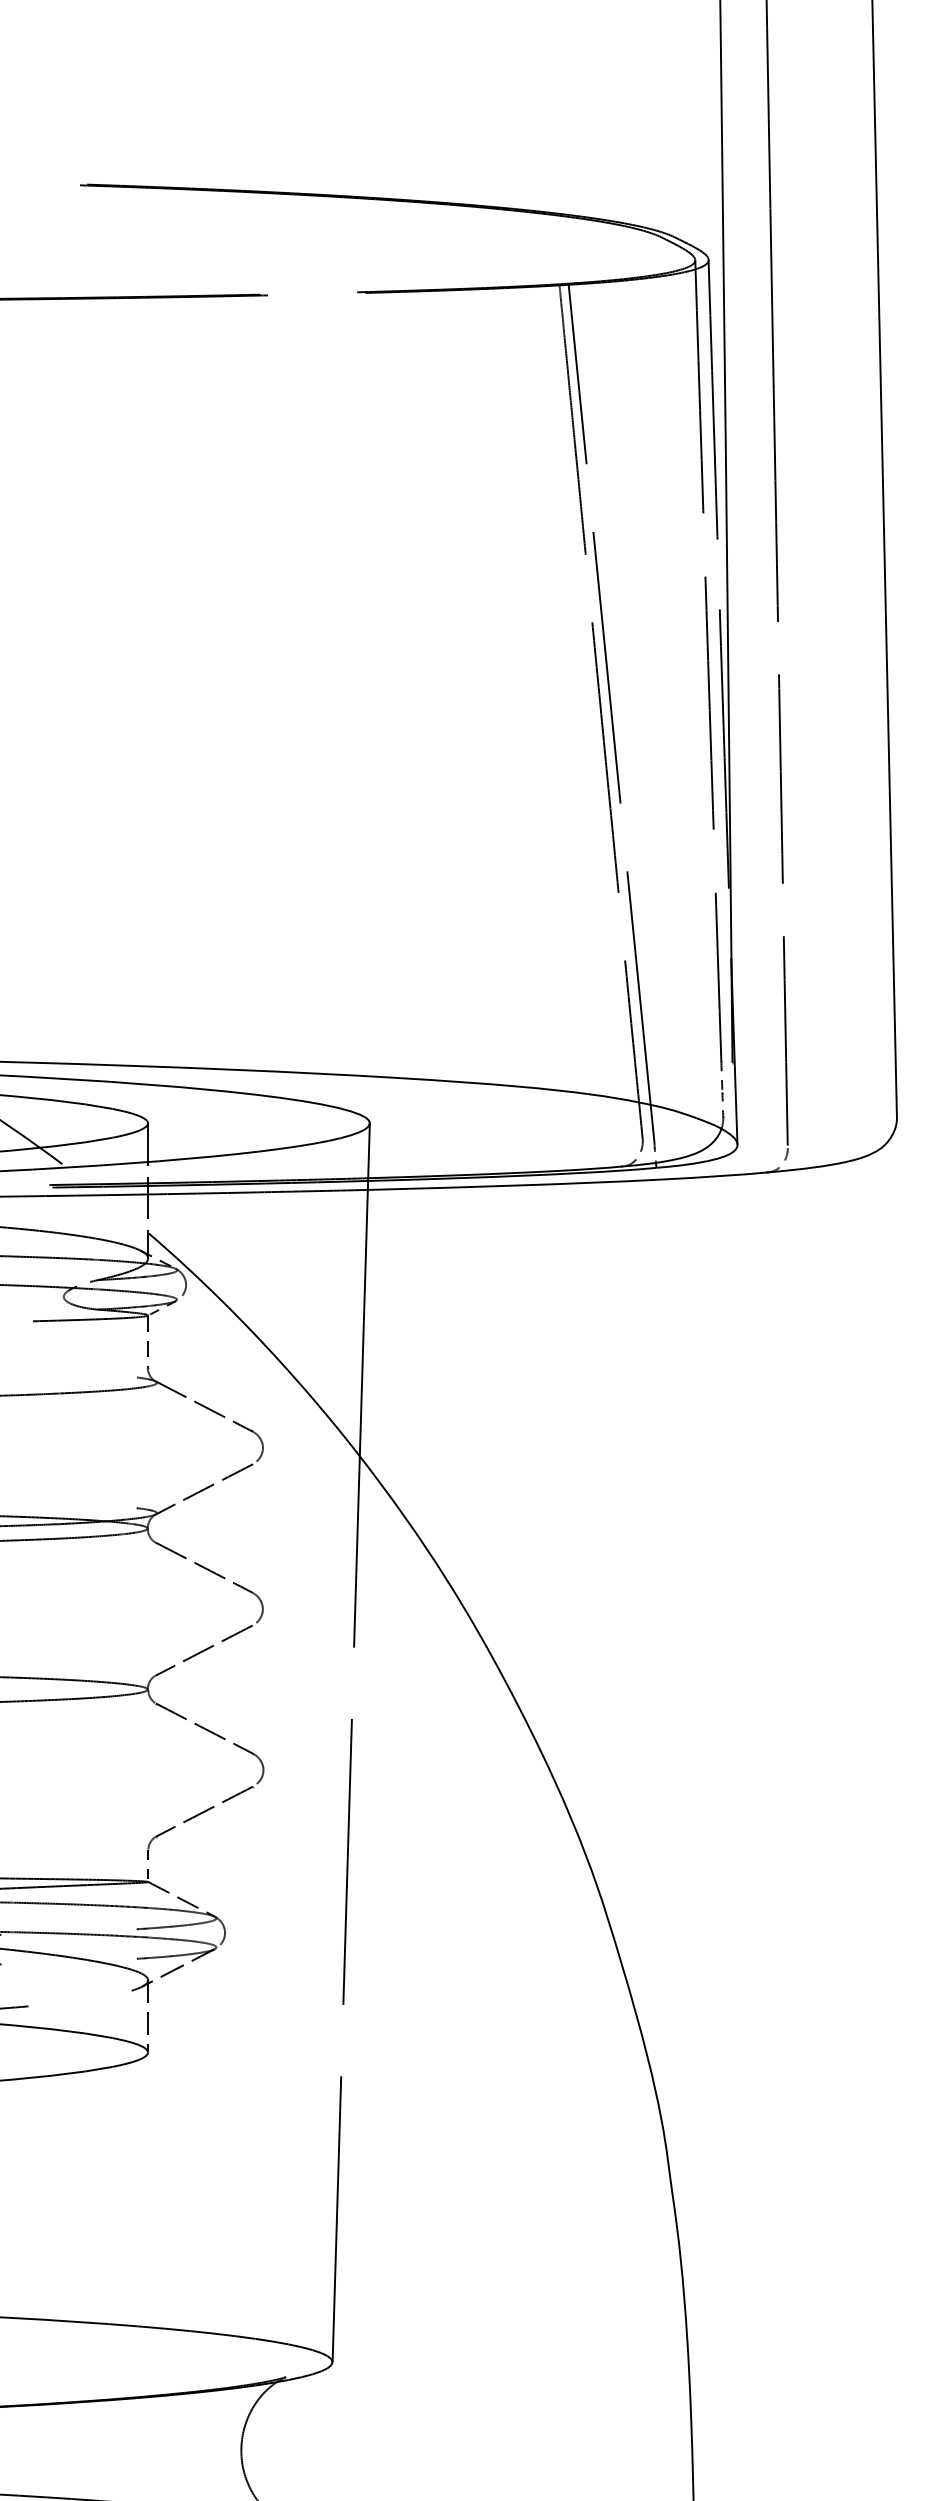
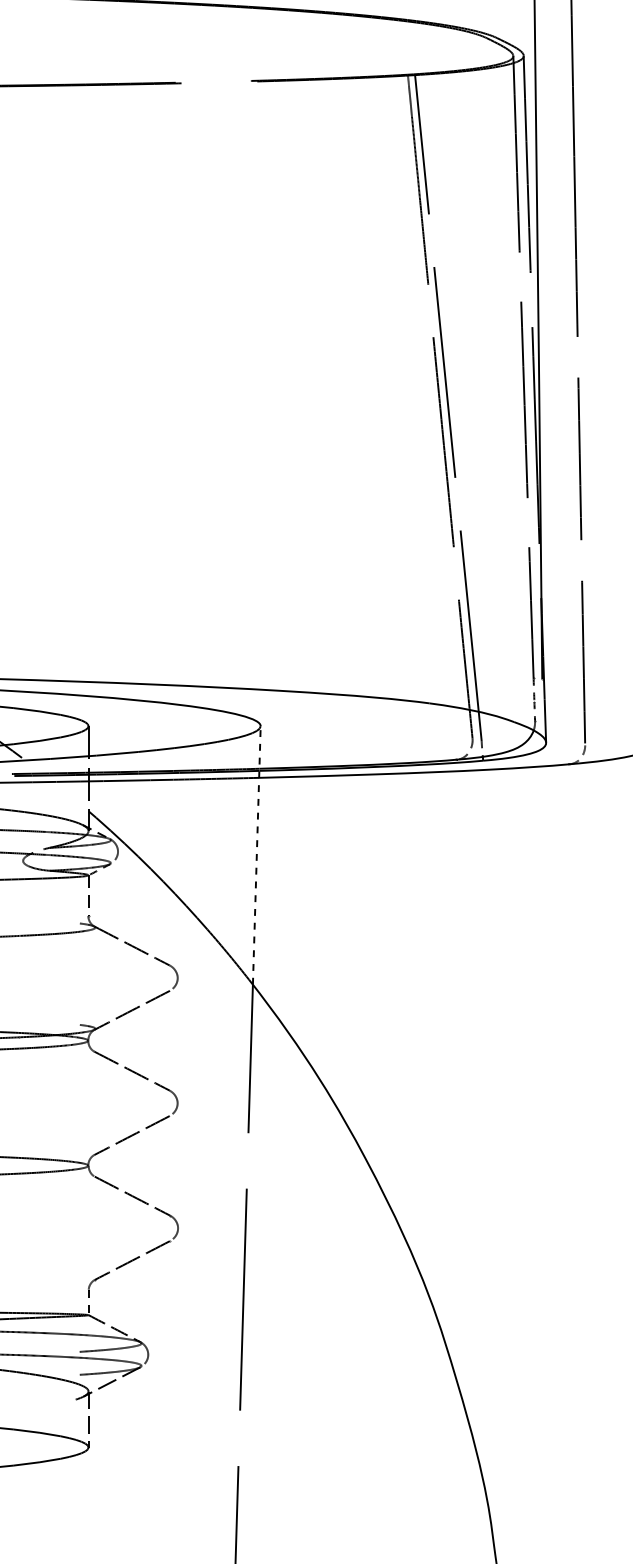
line: (364, 1289) -> (256, 855), solid -> dashed

